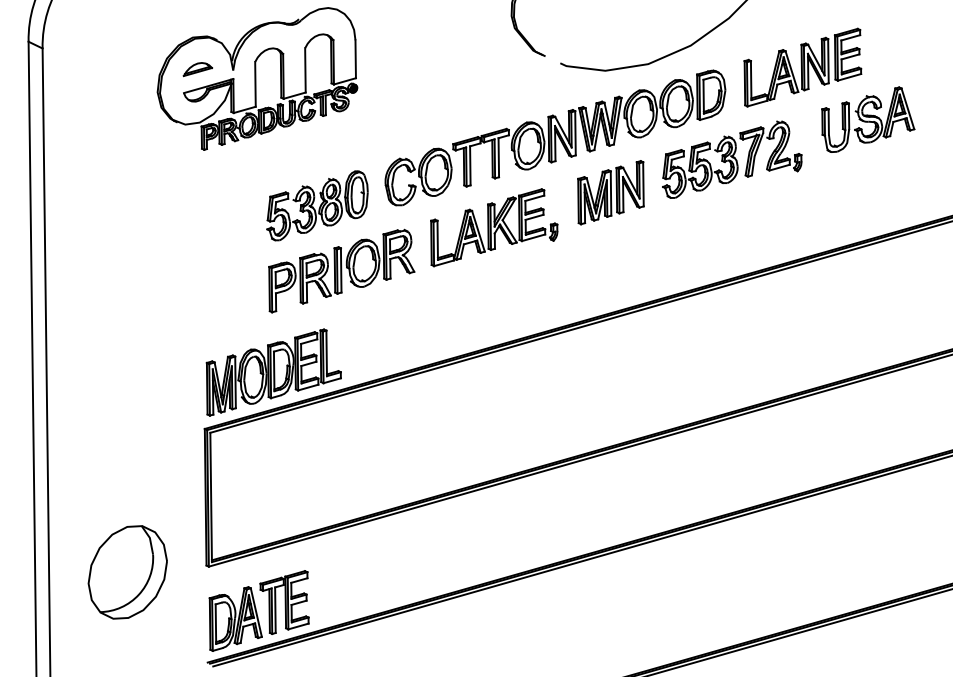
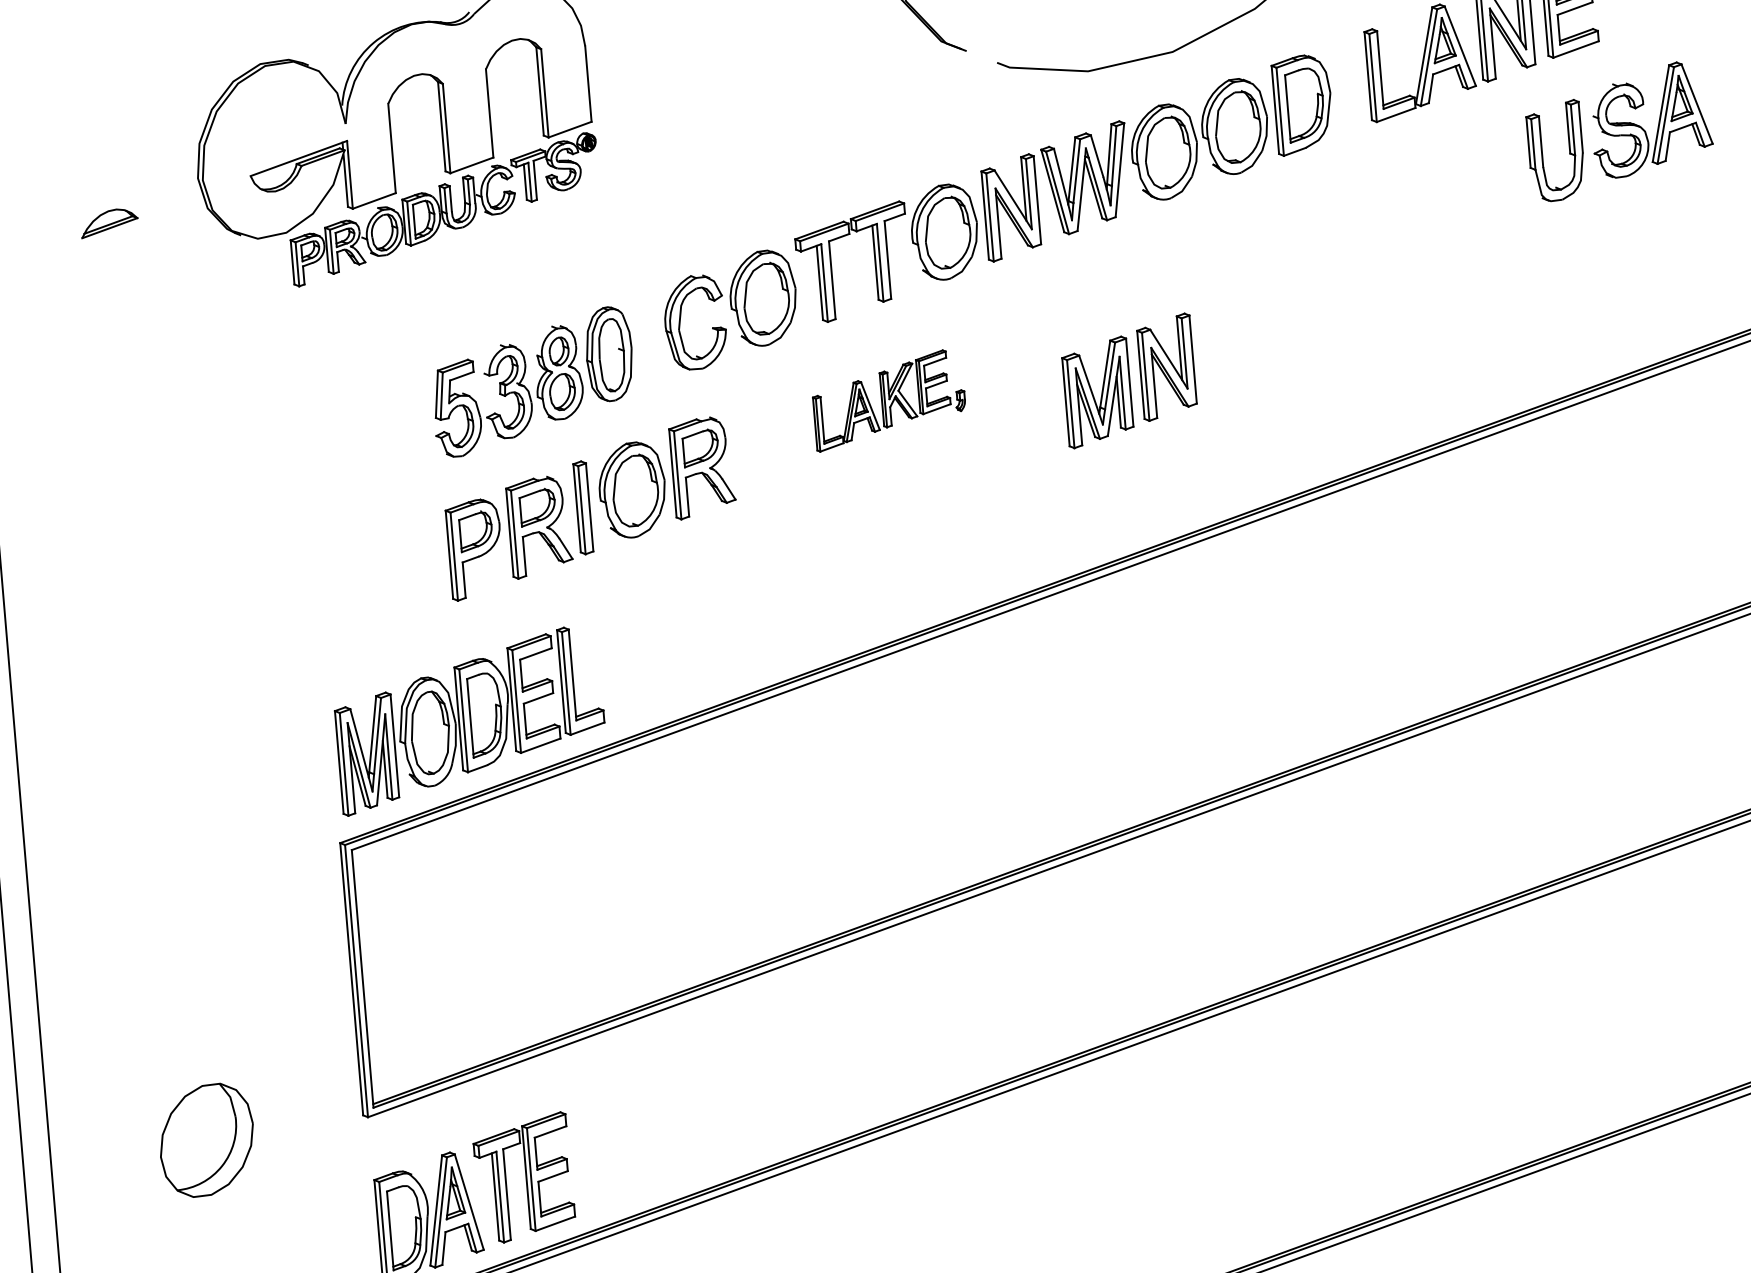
part: (197, 69) -> (108, 223), moved
part: (732, 159) -> (1354, 230), removed
part: (610, 192) -> (1128, 380), moved
part: (494, 227) -> (889, 399), size x0.6
part: (127, 572) -> (206, 1140), size x0.6

